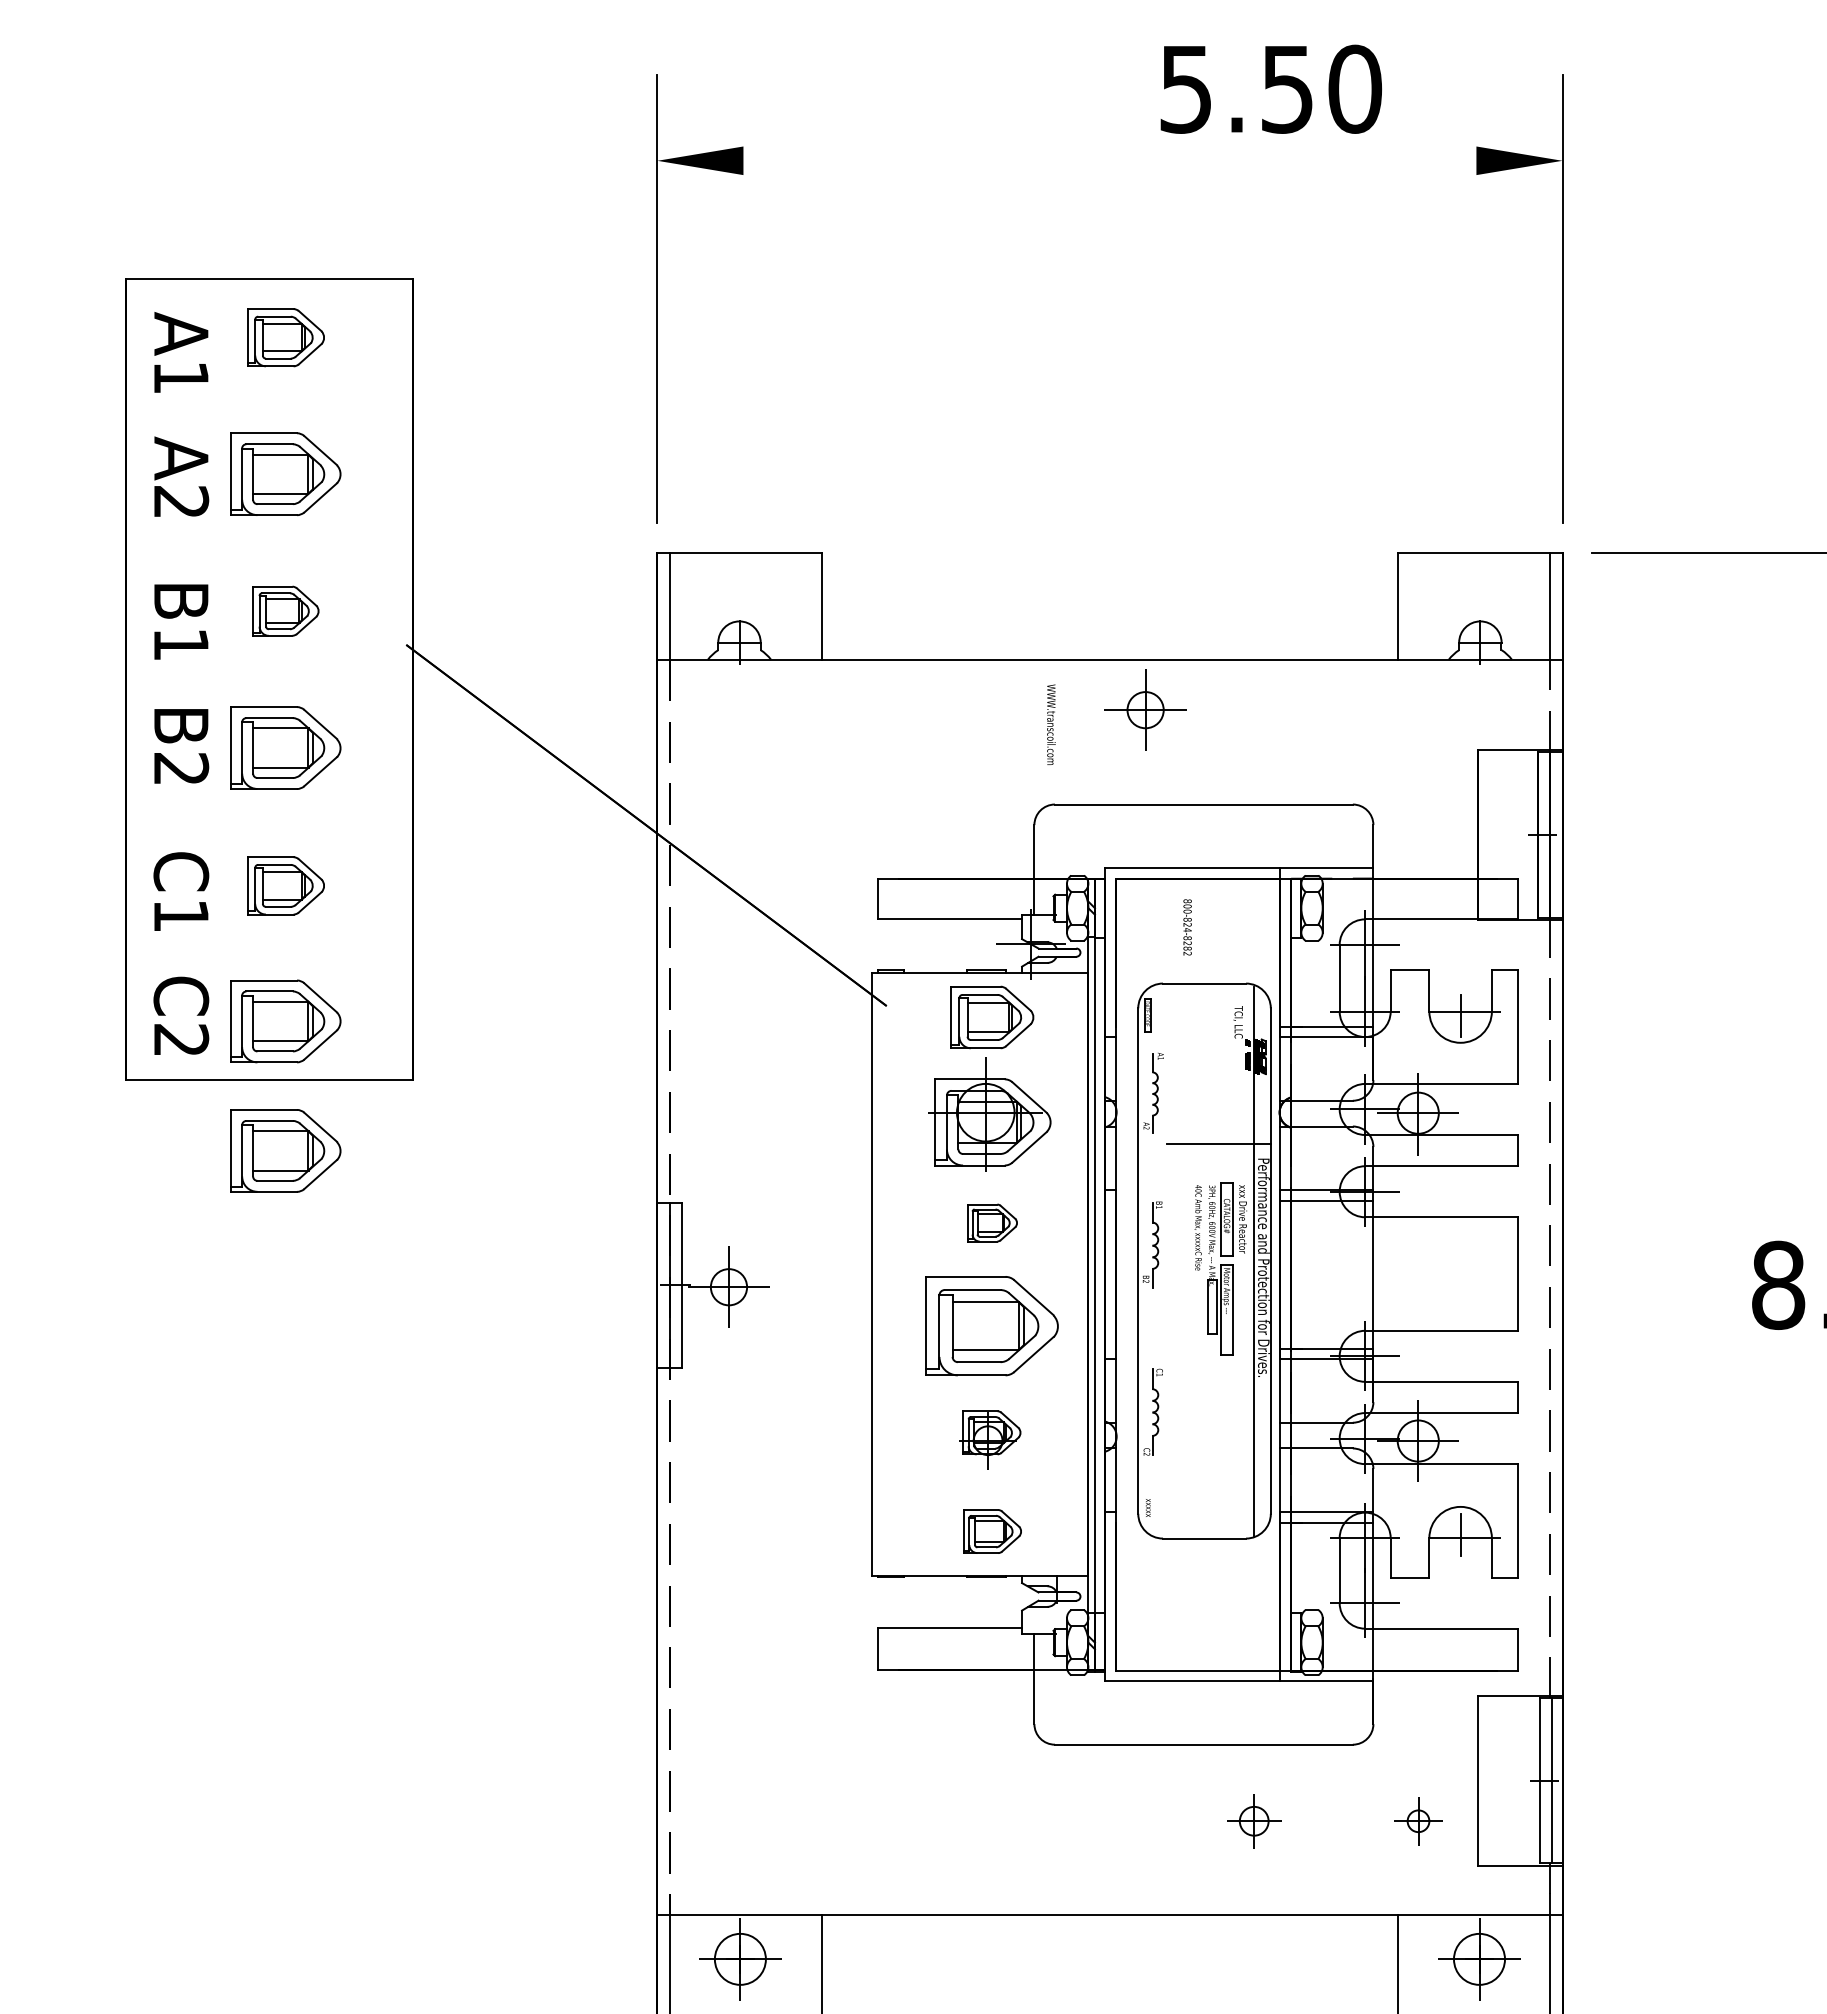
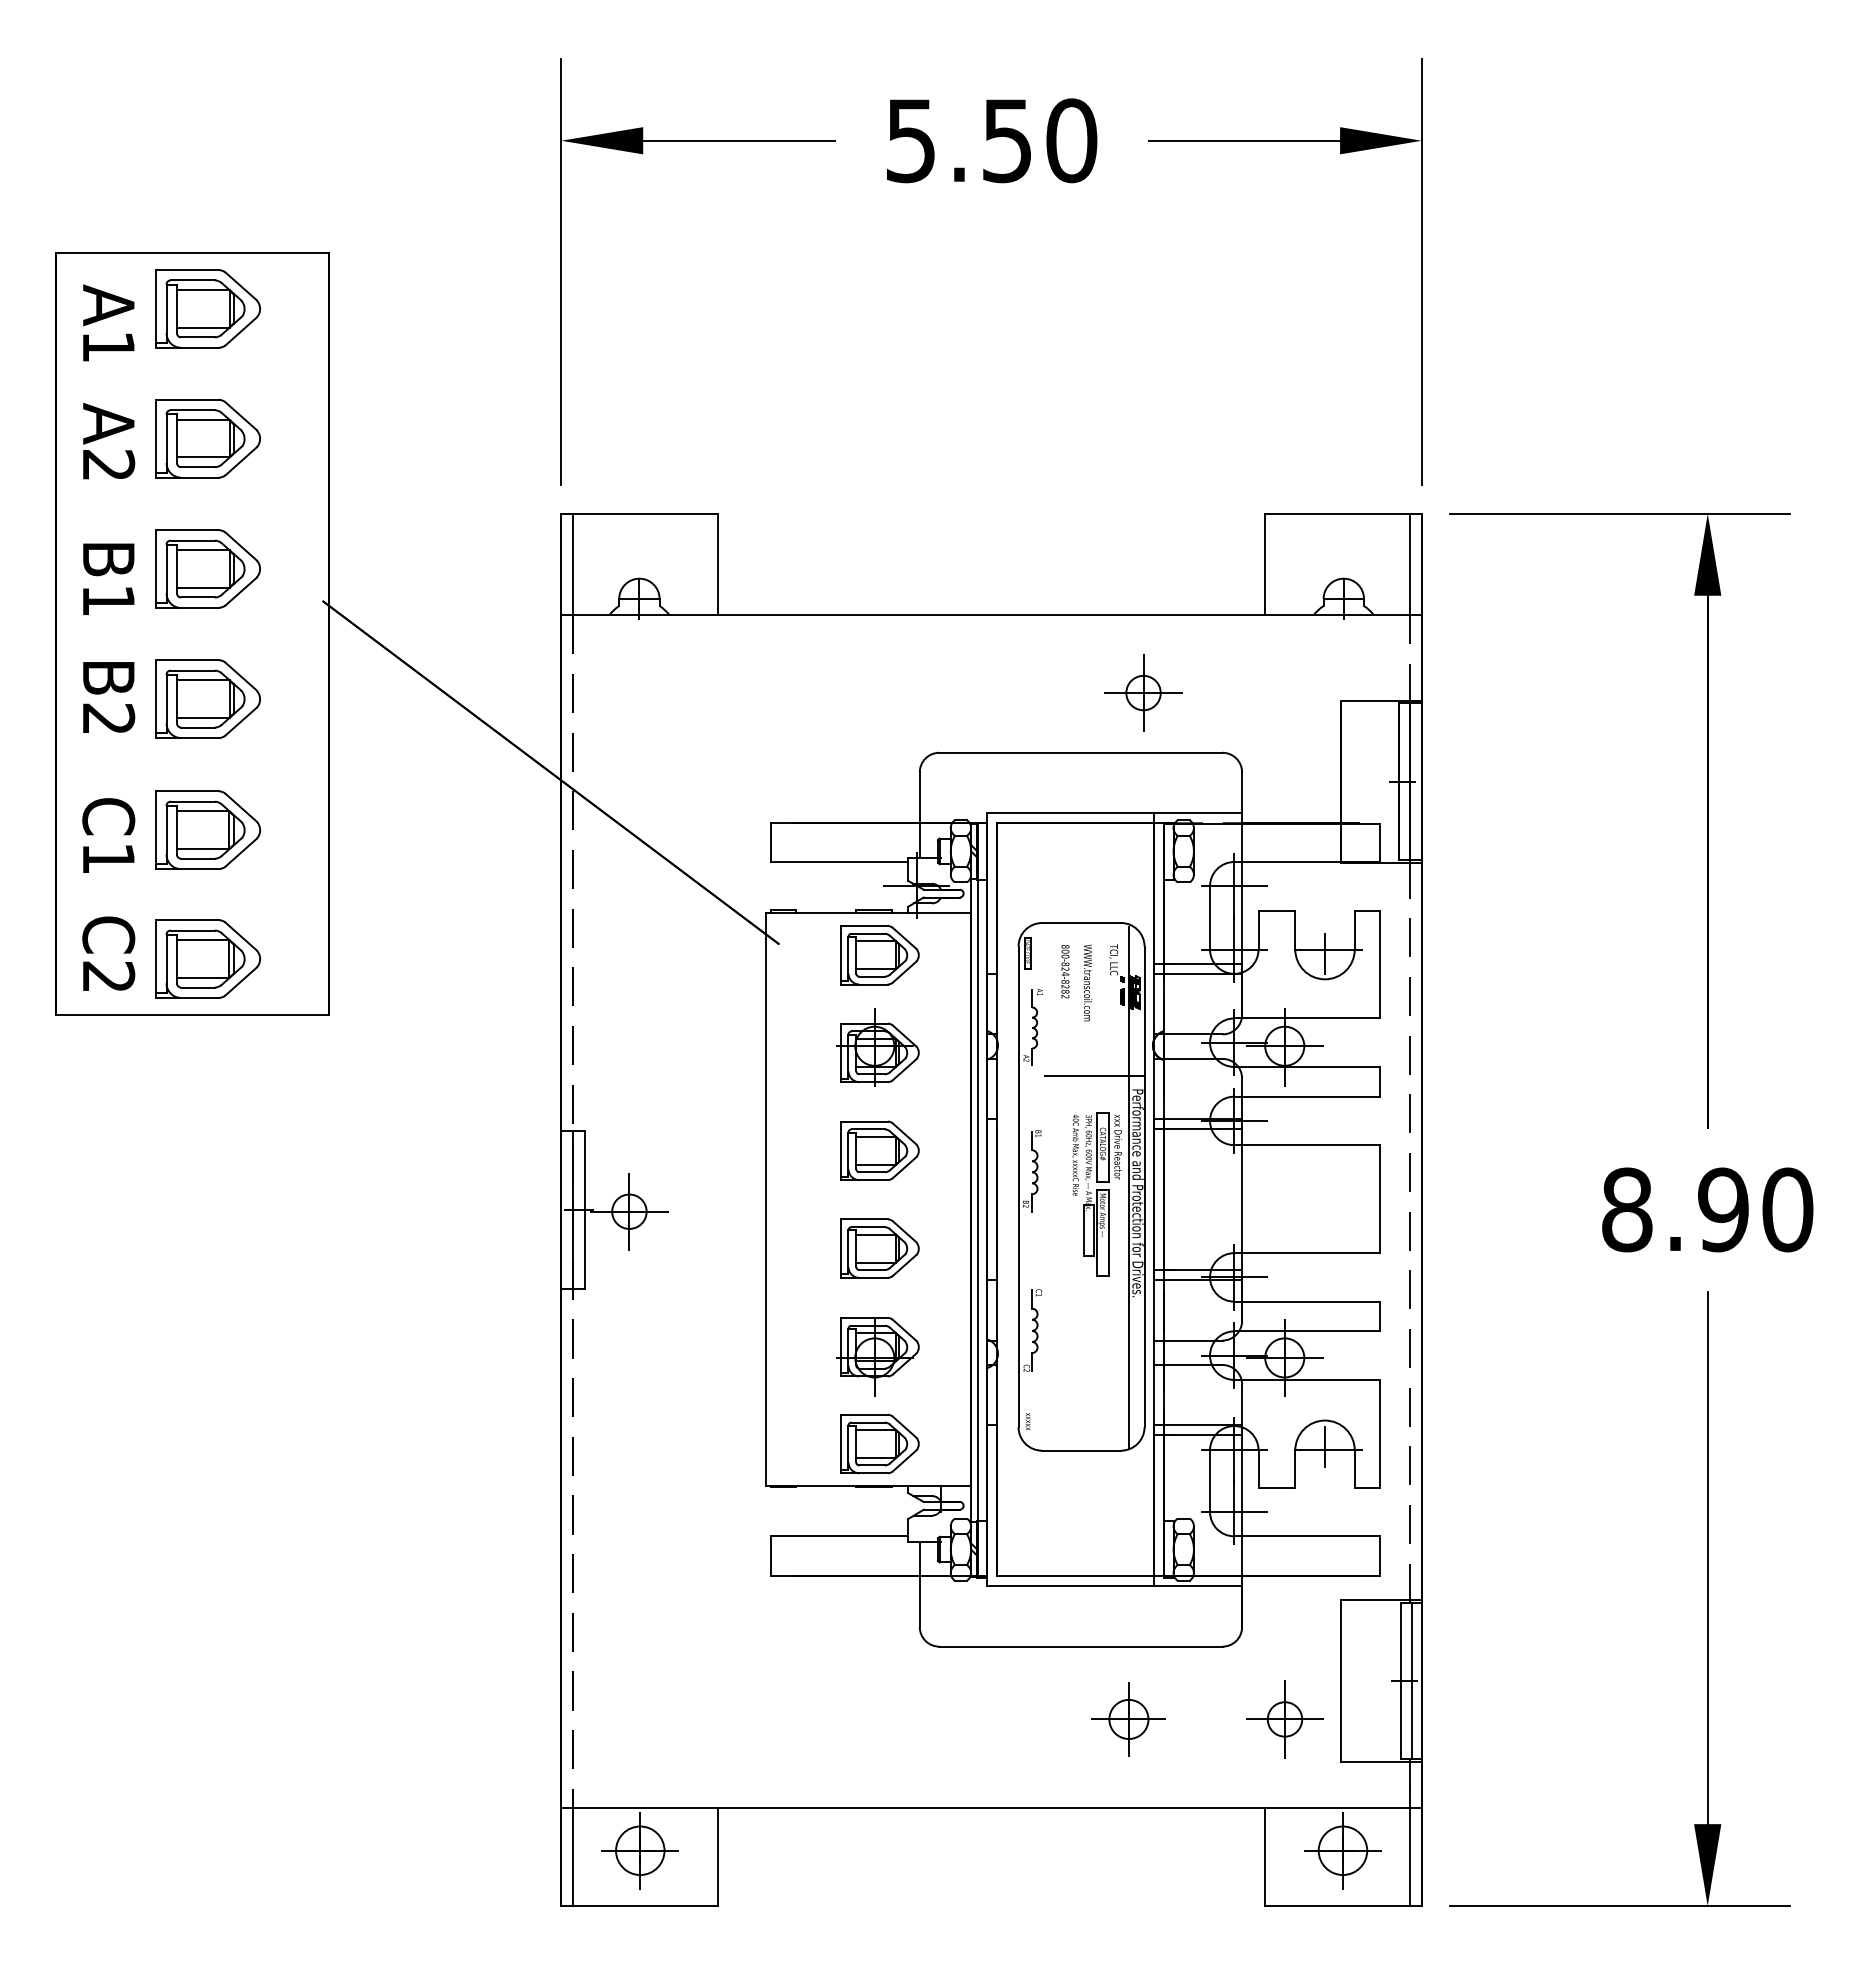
text: (1271, 88) -> (992, 140), moved
line: (843, 160) -> (738, 140), added
line: (1375, 160) -> (1244, 140), added
part: (285, 337) -> (207, 308), size x1.43
part: (285, 610) -> (207, 568), size x1.67
part: (1145, 709) -> (1143, 692), moved
text: (1050, 724) -> (1087, 982), moved
part: (285, 885) -> (207, 829), size x1.43
text: (1187, 927) -> (1065, 971), moved
part: (989, 1114) -> (877, 1047), size x0.71
part: (285, 1150) -> (207, 1081), removed
part: (992, 1222) -> (879, 1150), size x1.67
part: (992, 1325) -> (879, 1248), size x0.62
part: (989, 1439) -> (877, 1356), size x1.43
part: (992, 1531) -> (879, 1443), size x1.43
part: (1253, 1821) -> (1128, 1719), size x1.43
part: (1417, 1821) -> (1284, 1719), size x1.67

